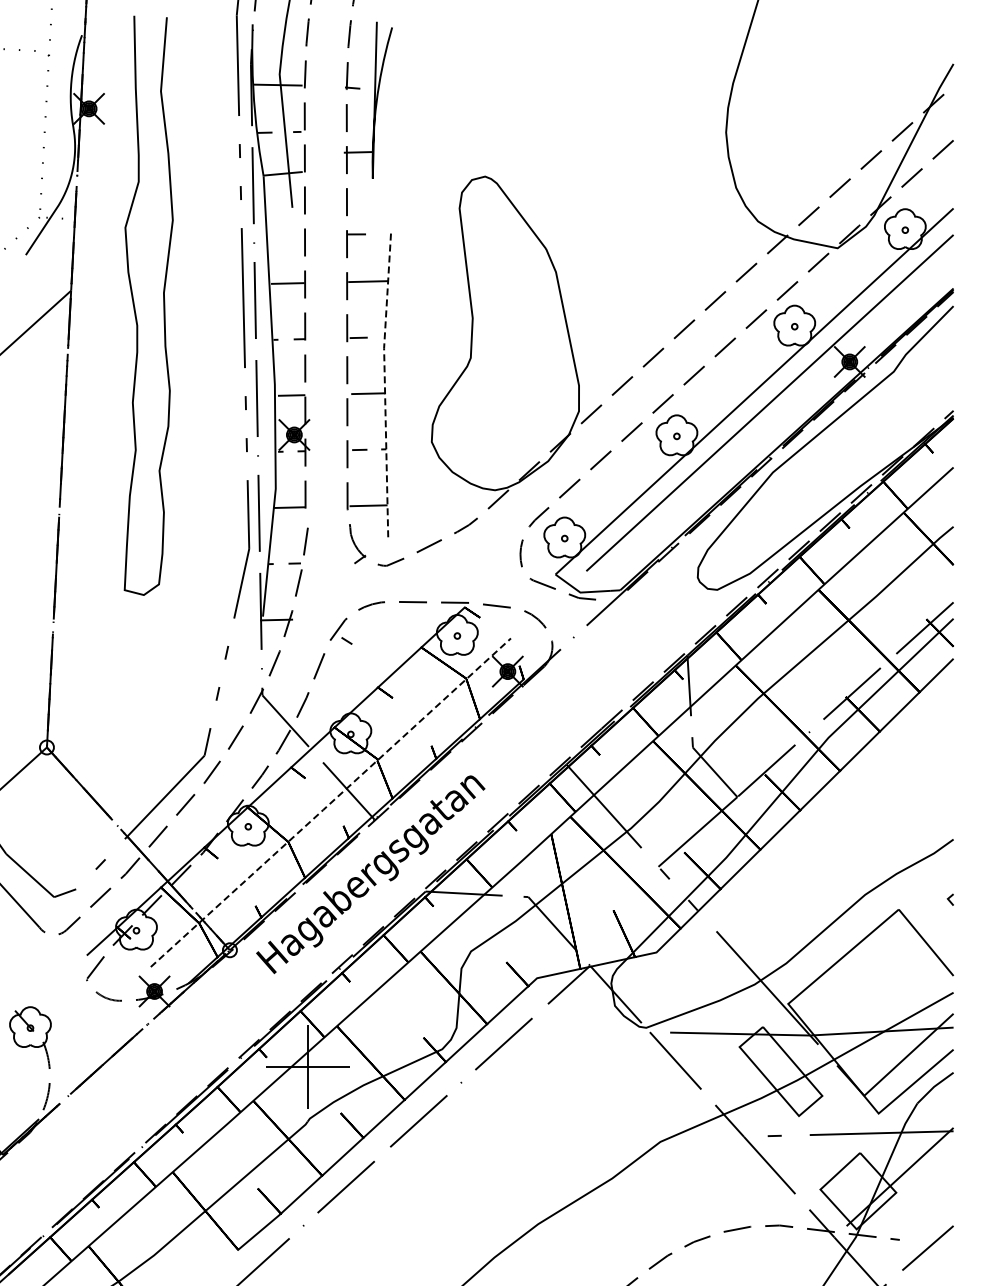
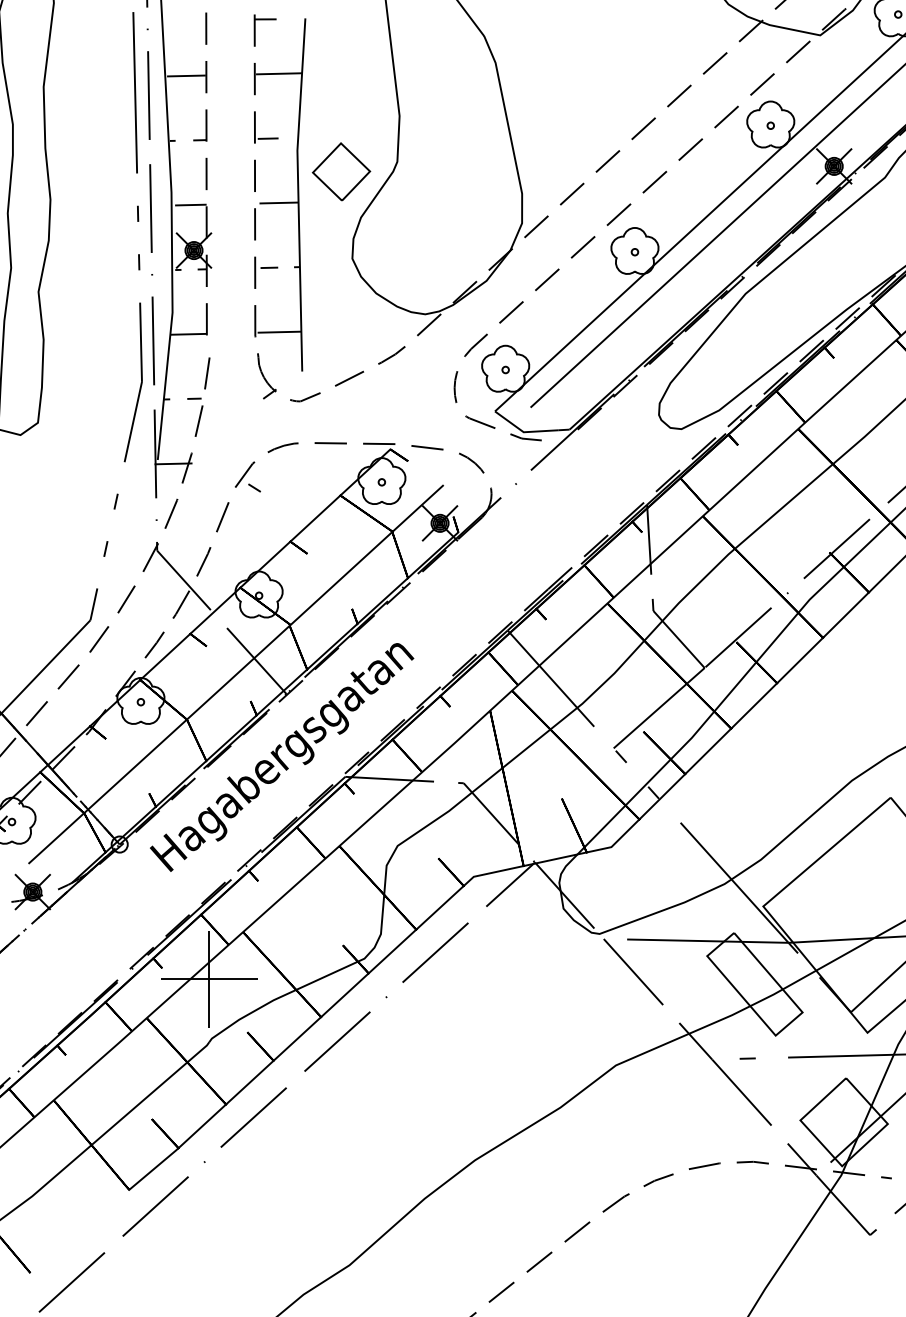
part: (422, 366) -> (341, 171), added
line: (384, 386) -> (297, 194), dashed -> solid
line: (330, 803) -> (235, 675), dashed -> solid

